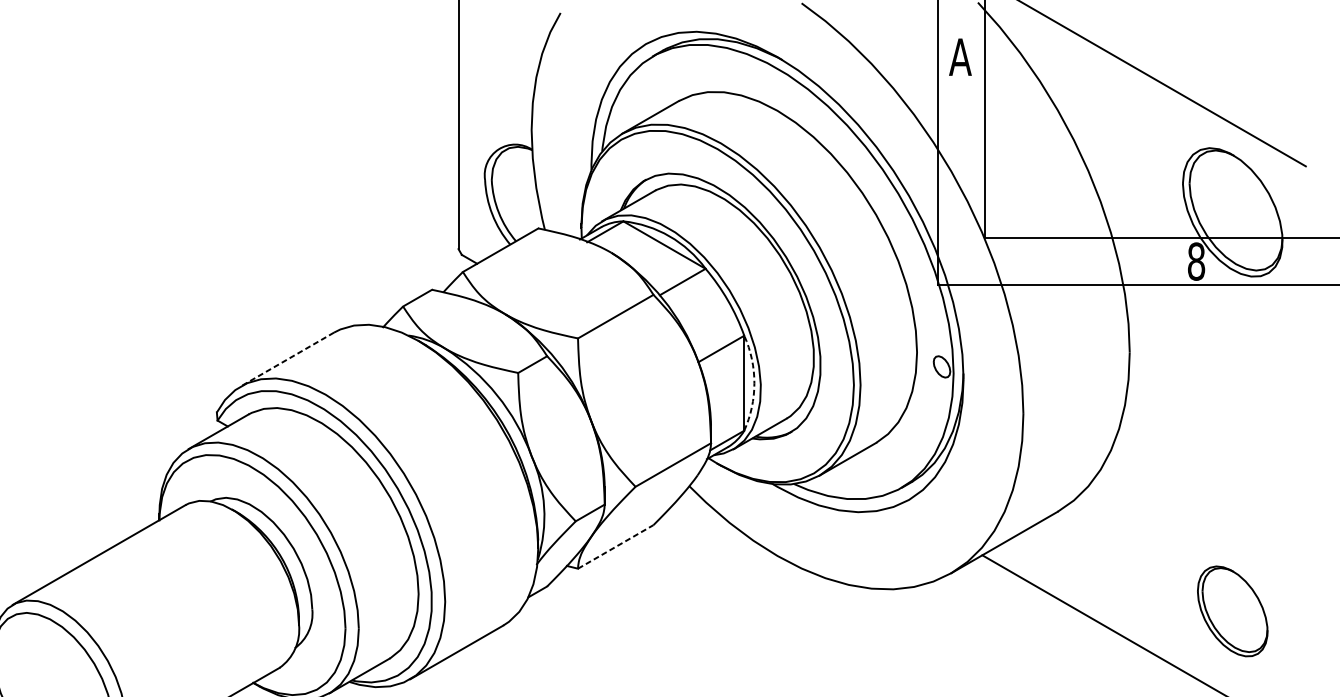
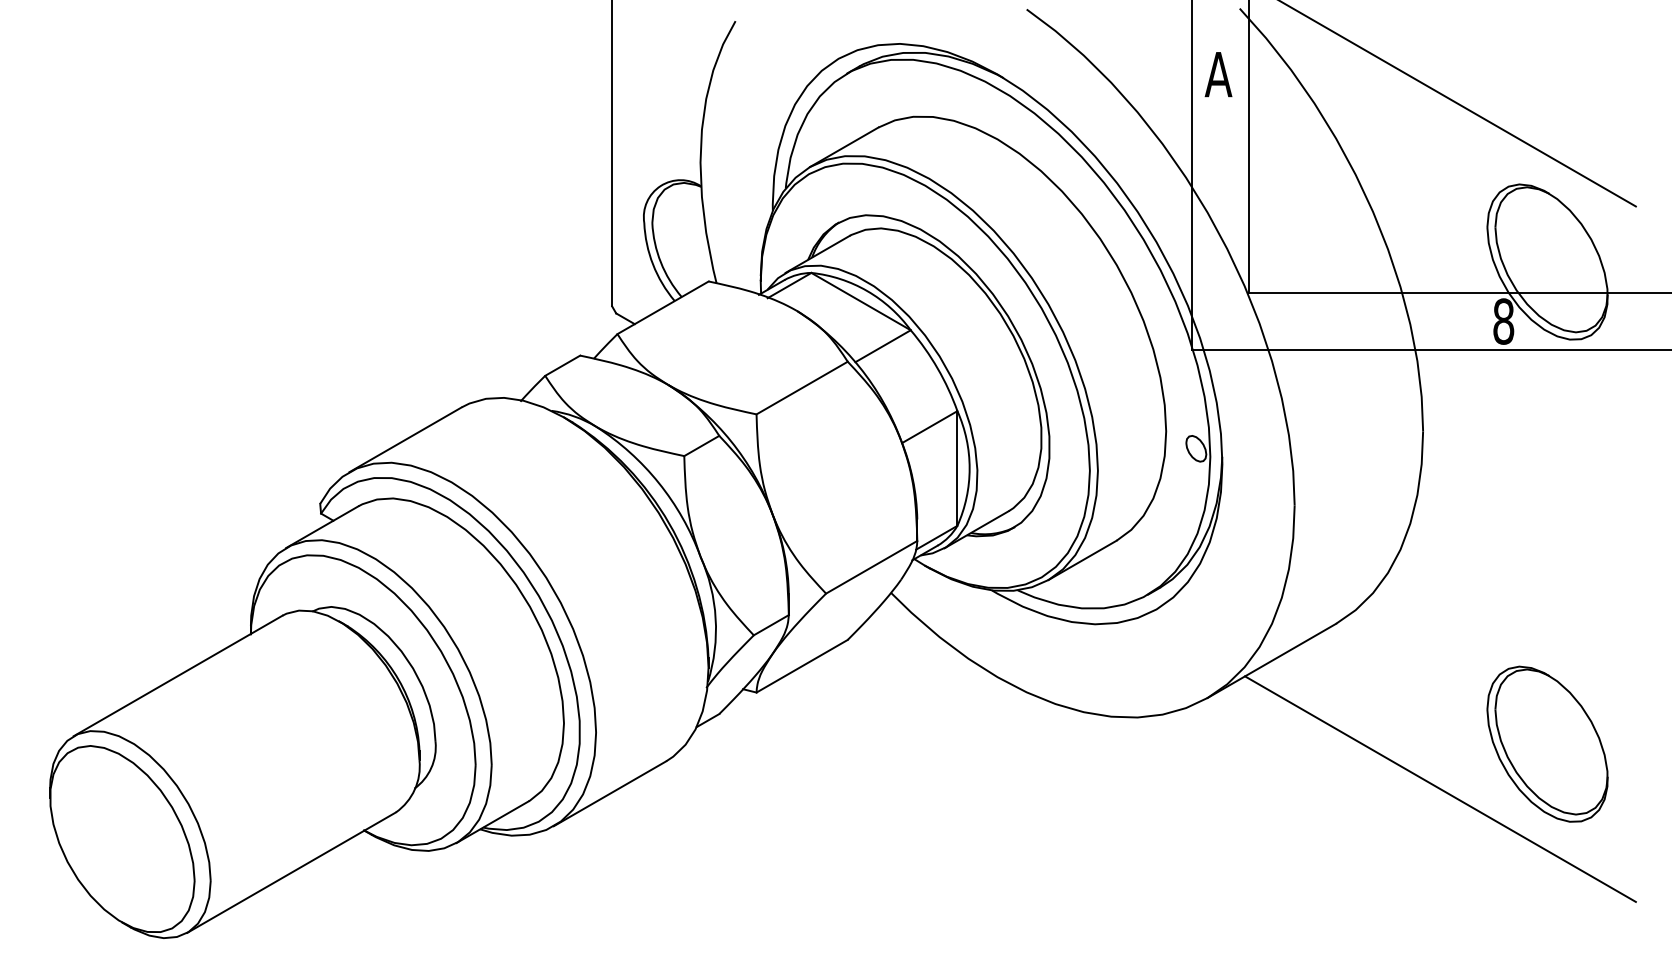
line: (287, 359) -> (405, 439), dashed -> solid
arc: (754, 383) -> (969, 468), dashed -> solid
line: (616, 547) -> (802, 666), dashed -> solid
part: (1232, 610) -> (1547, 743), size x1.43

